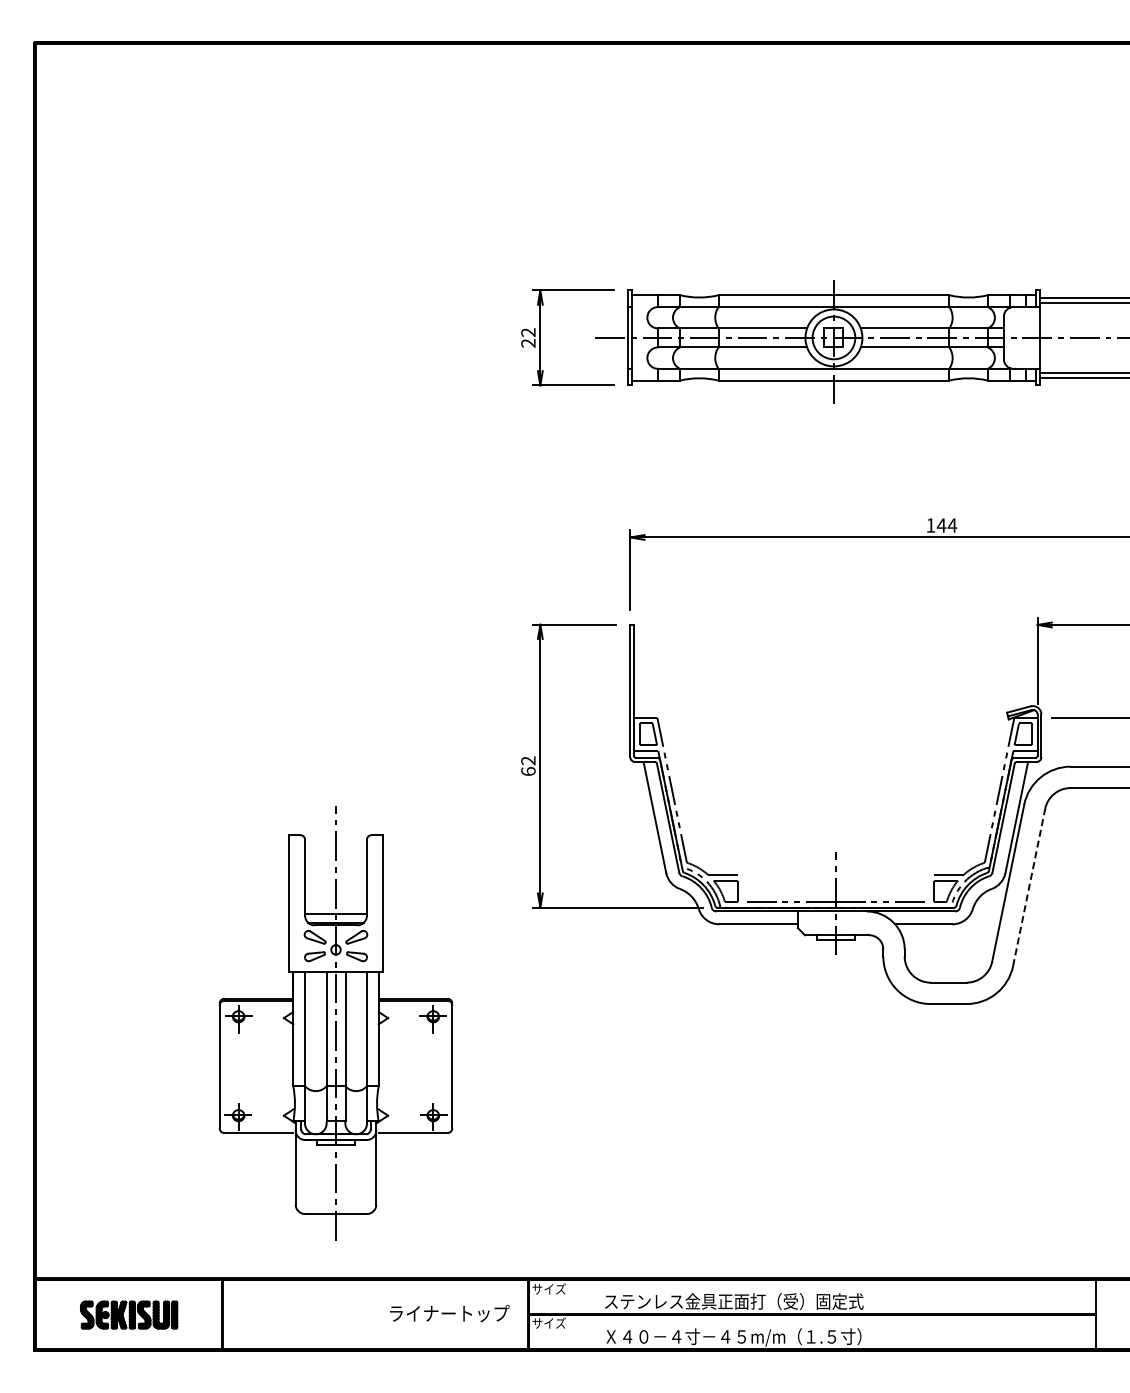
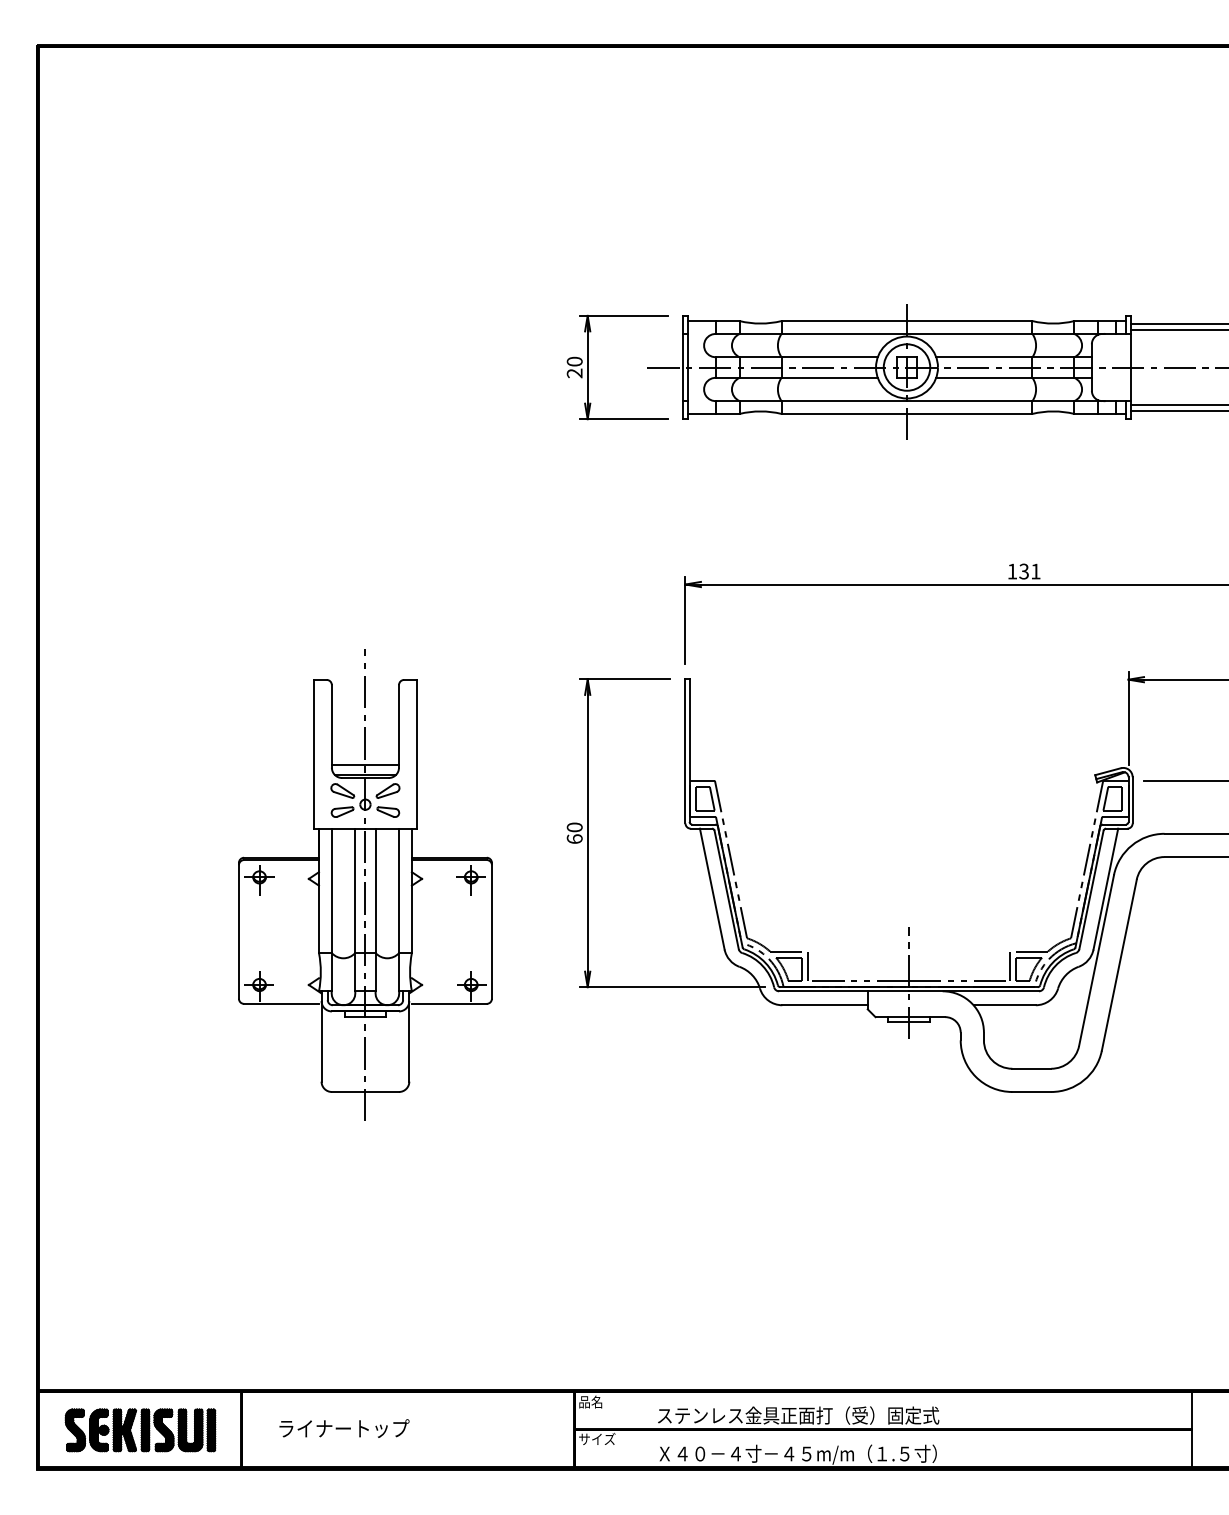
text: (528, 332) -> (574, 361), 22 -> 20
text: (946, 525) -> (1029, 571), 144 -> 131
text: (528, 760) -> (574, 827), 62 -> 60
line: (743, 887) -> (808, 965), added
line: (928, 887) -> (1009, 965), added
line: (1029, 887) -> (1119, 965), dashed -> solid
part: (335, 1023) -> (364, 884), moved
text: (548, 1289) -> (596, 1402), サイズ -> 品名
text: (449, 1313) -> (344, 1428), moved
part: (128, 1314) -> (139, 1429), size x1.43

